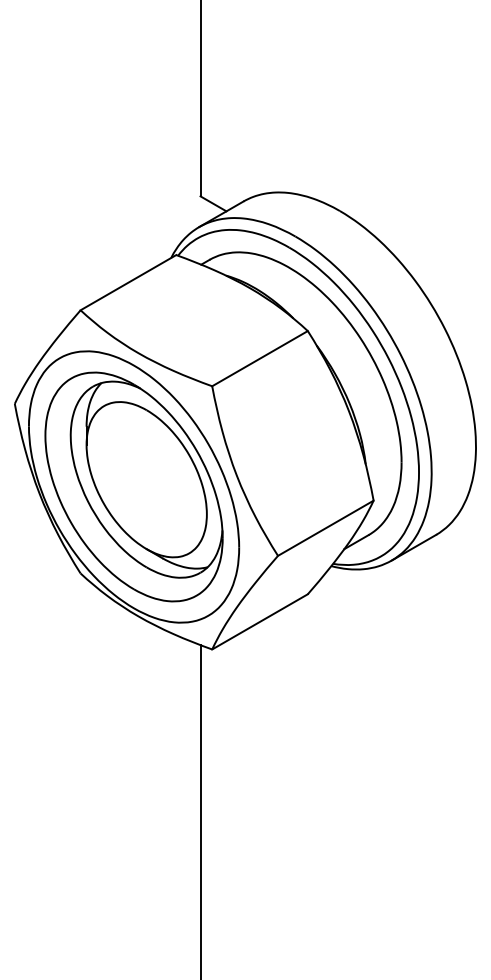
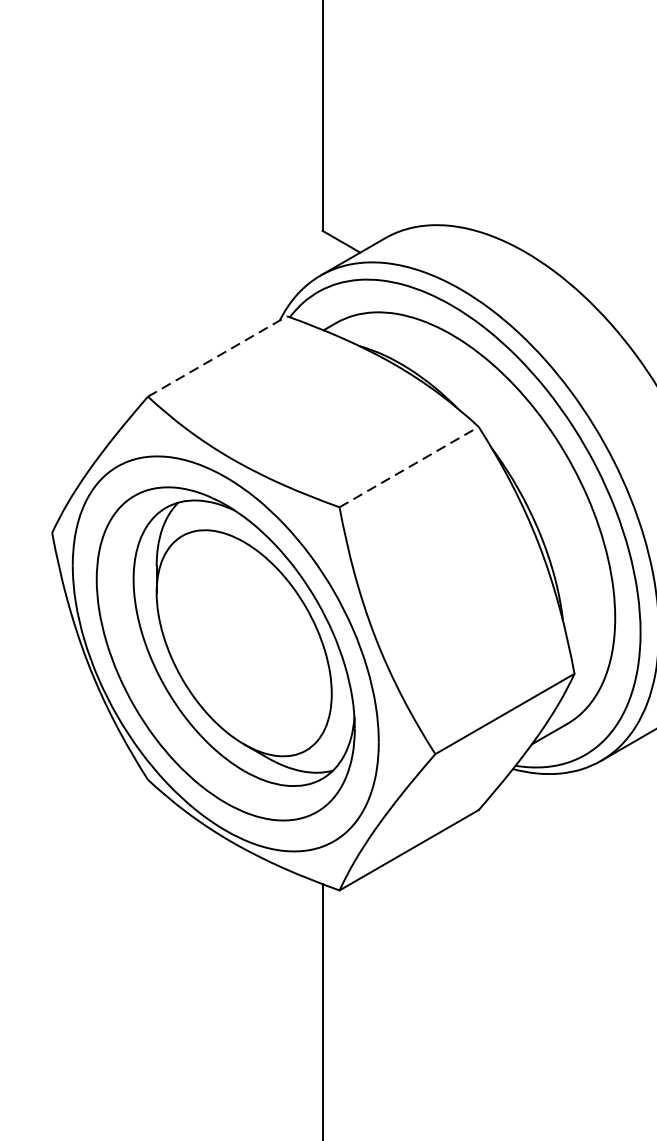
line: (128, 282) -> (217, 356), solid -> dashed
line: (260, 358) -> (409, 466), solid -> dashed

